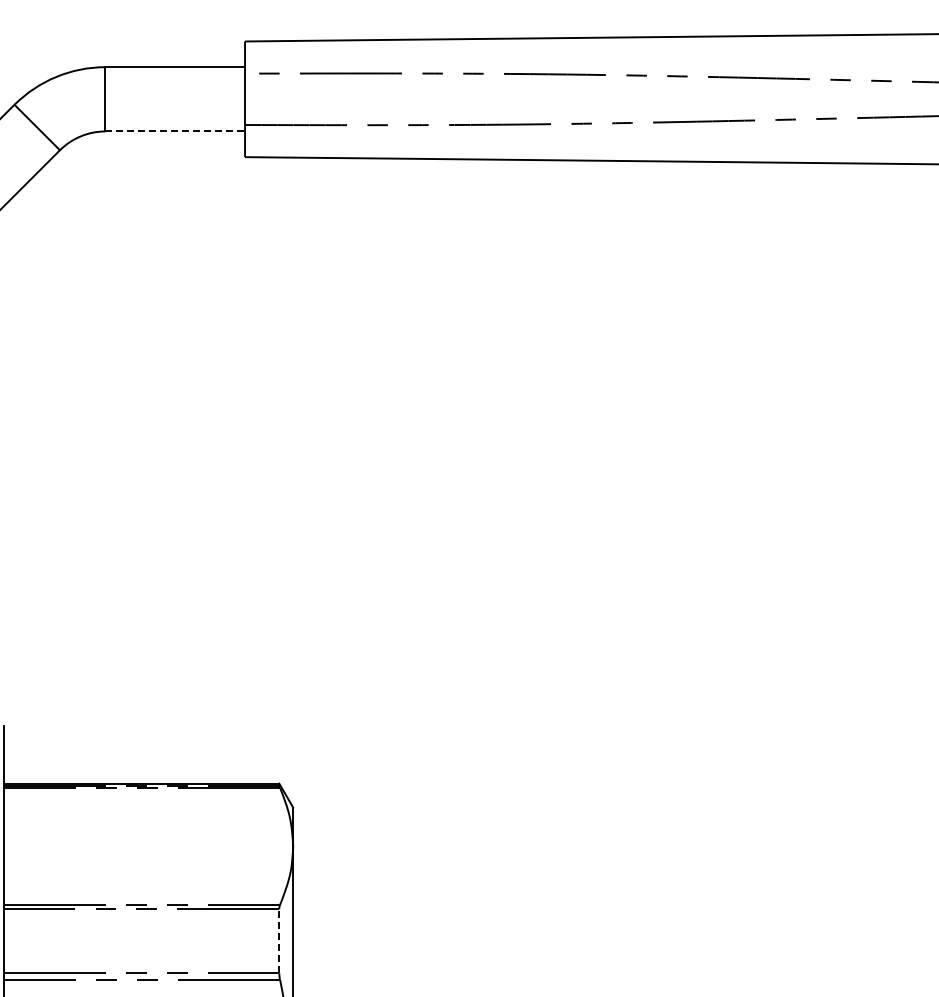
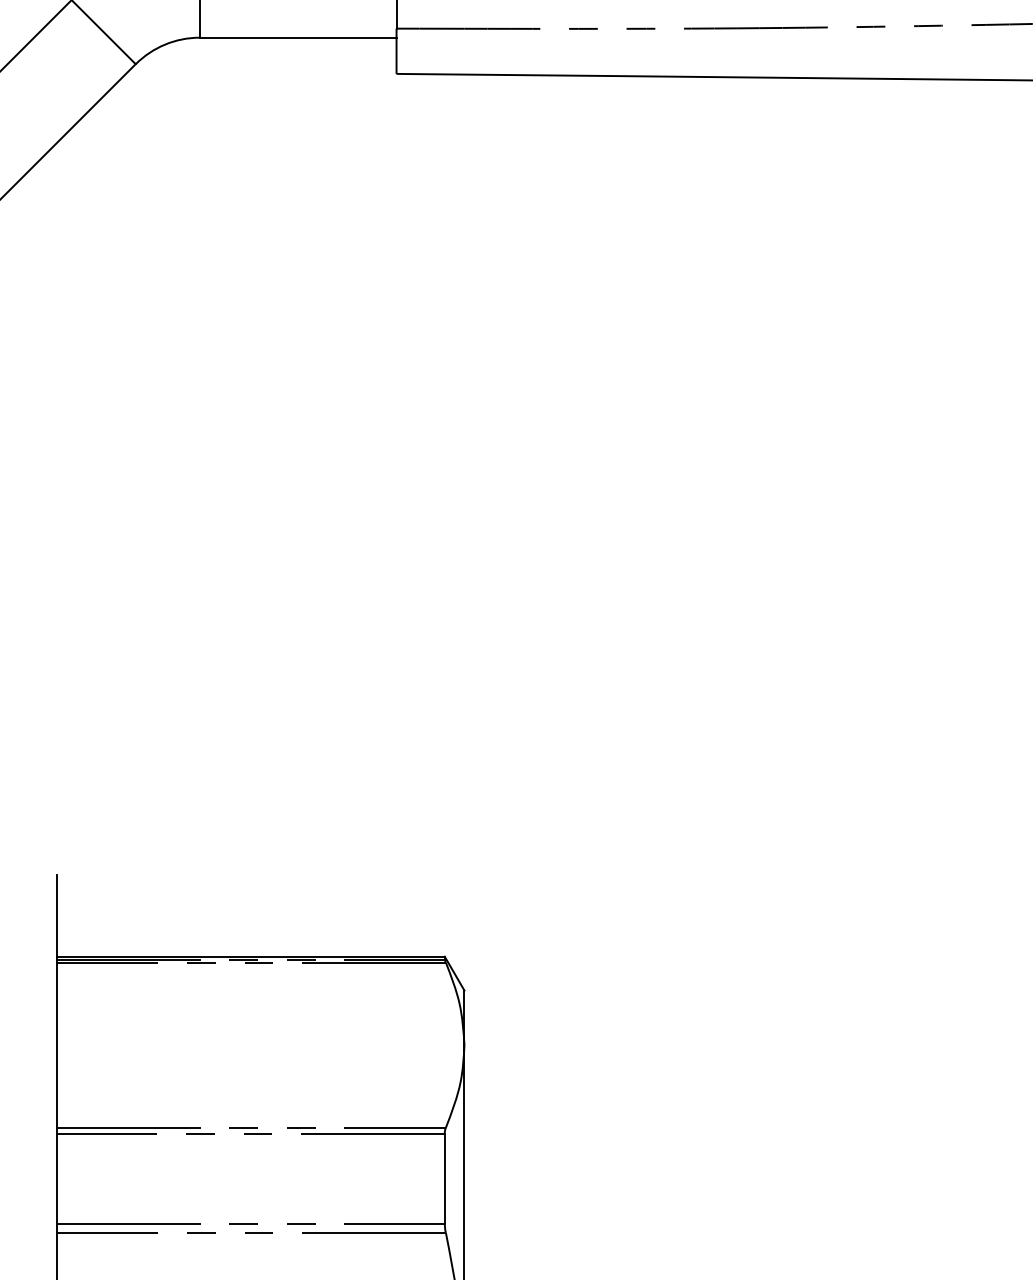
line: (175, 131) -> (298, 37), dashed -> solid
line: (279, 941) -> (445, 1179), dashed -> solid

